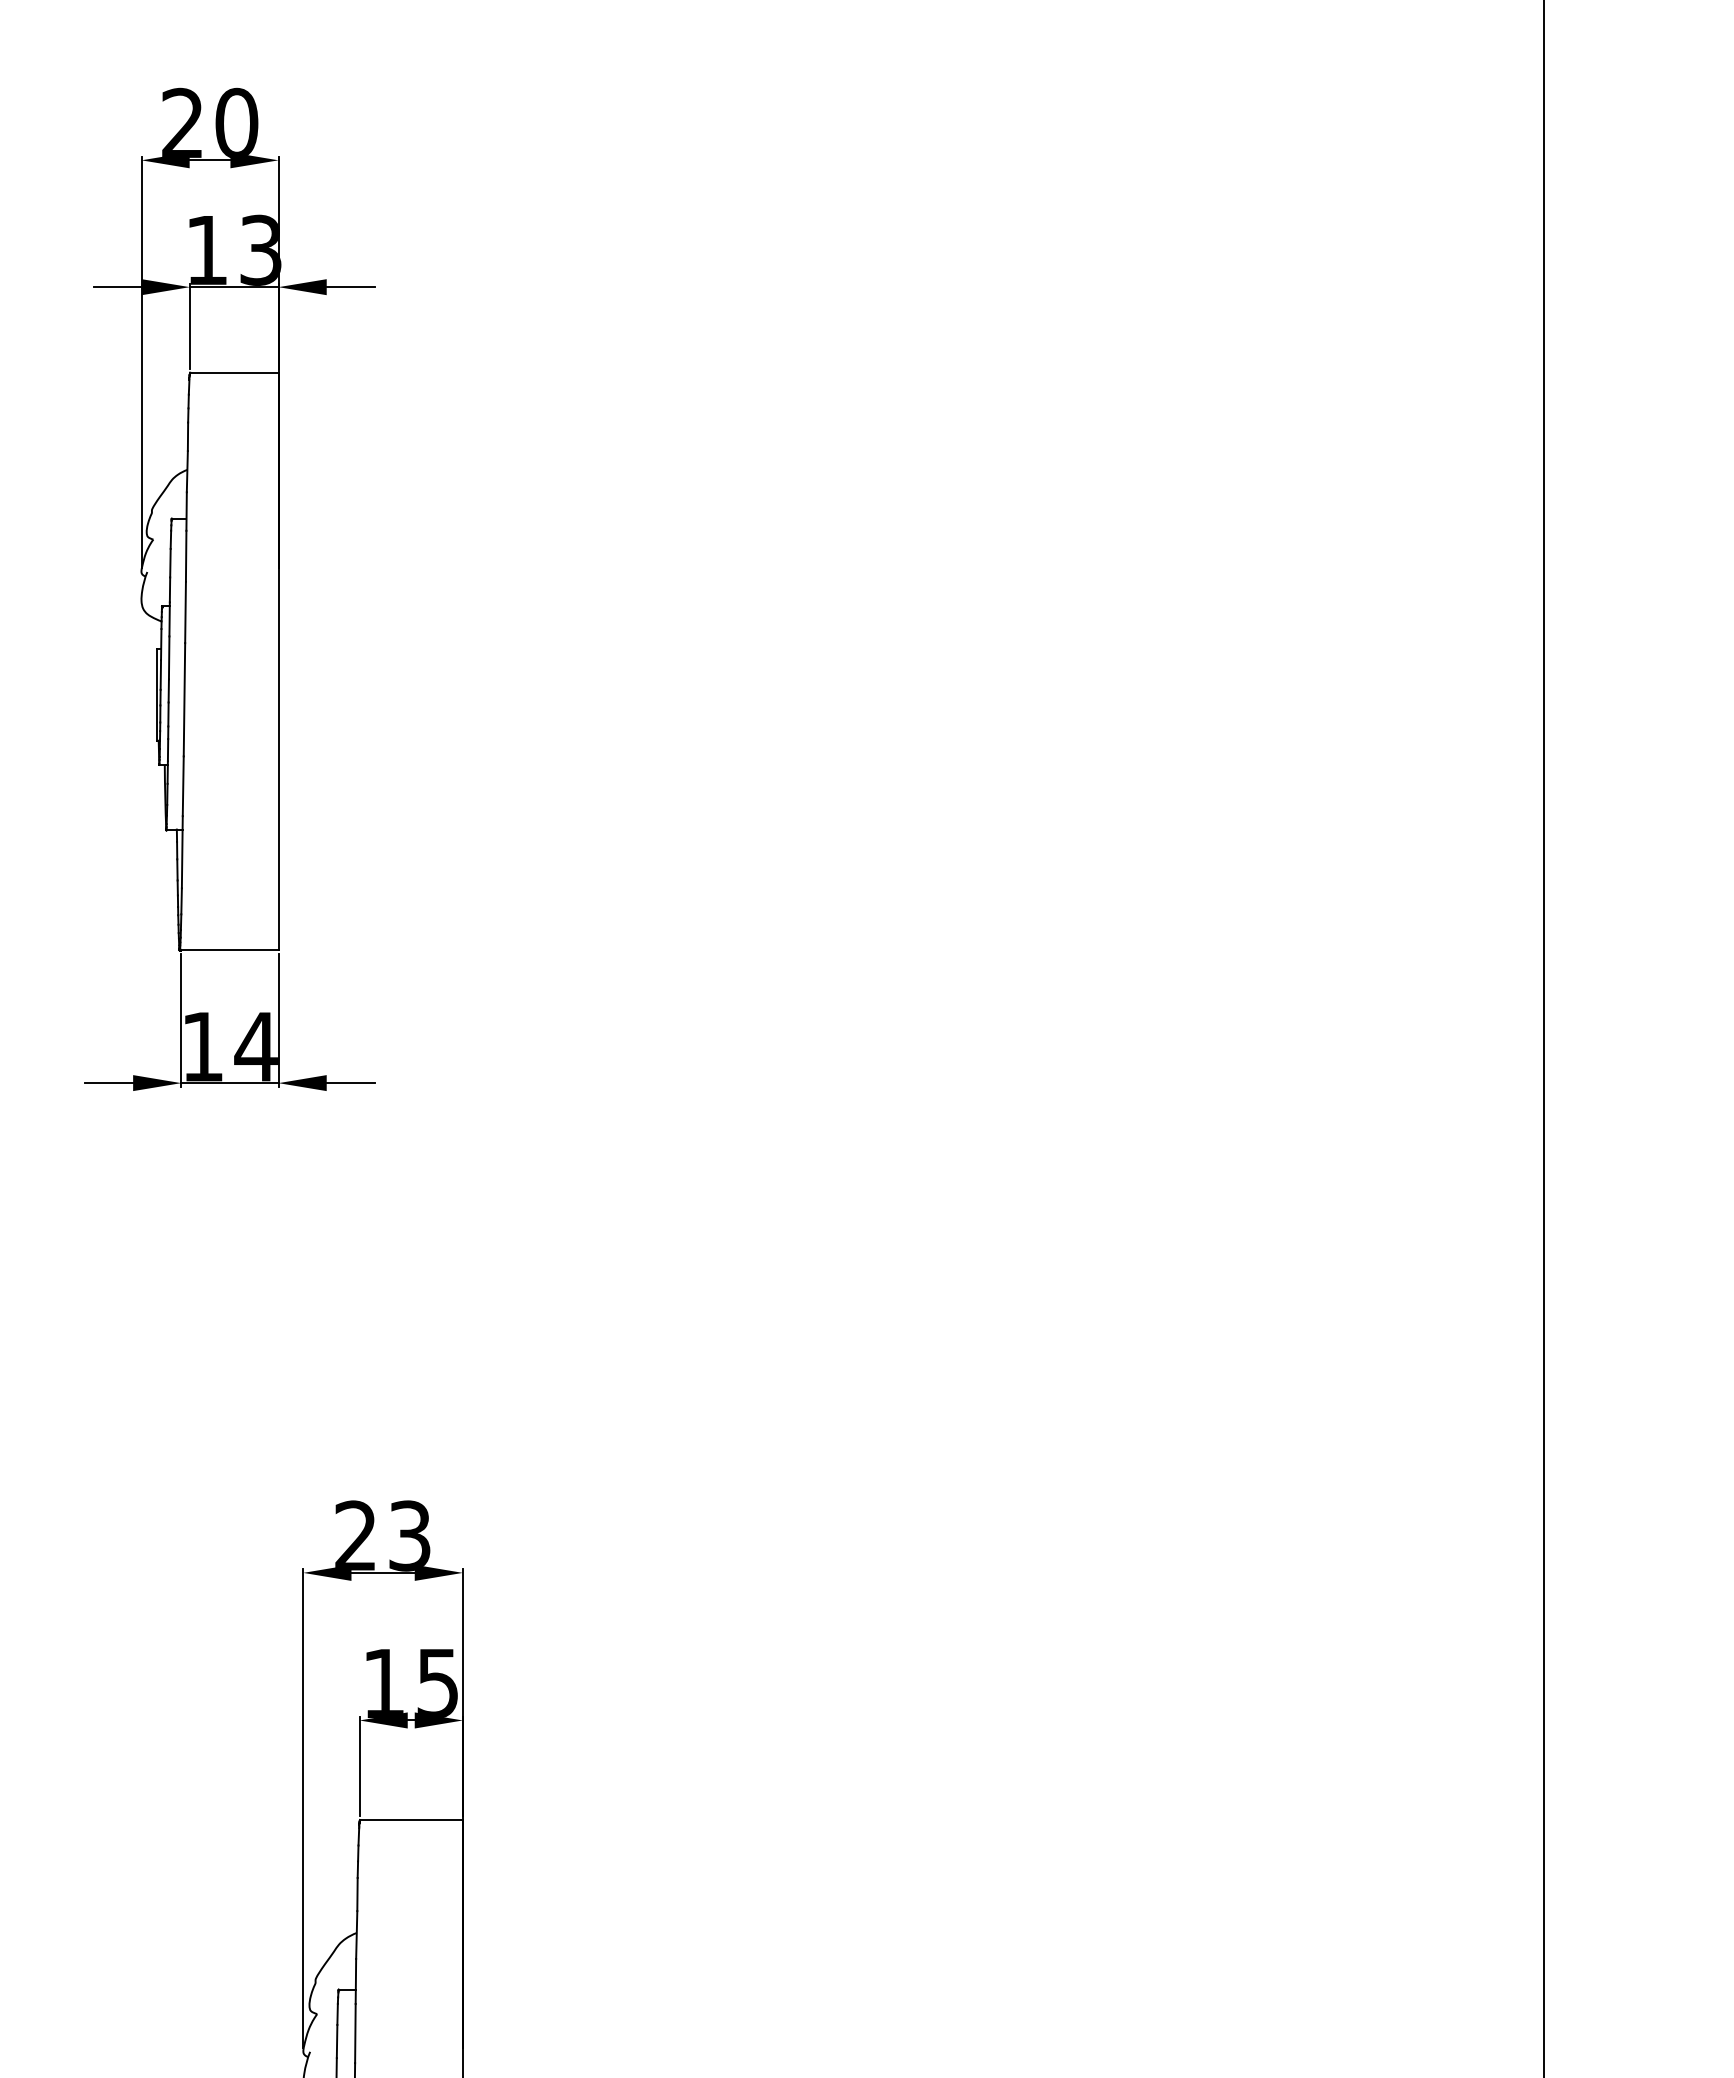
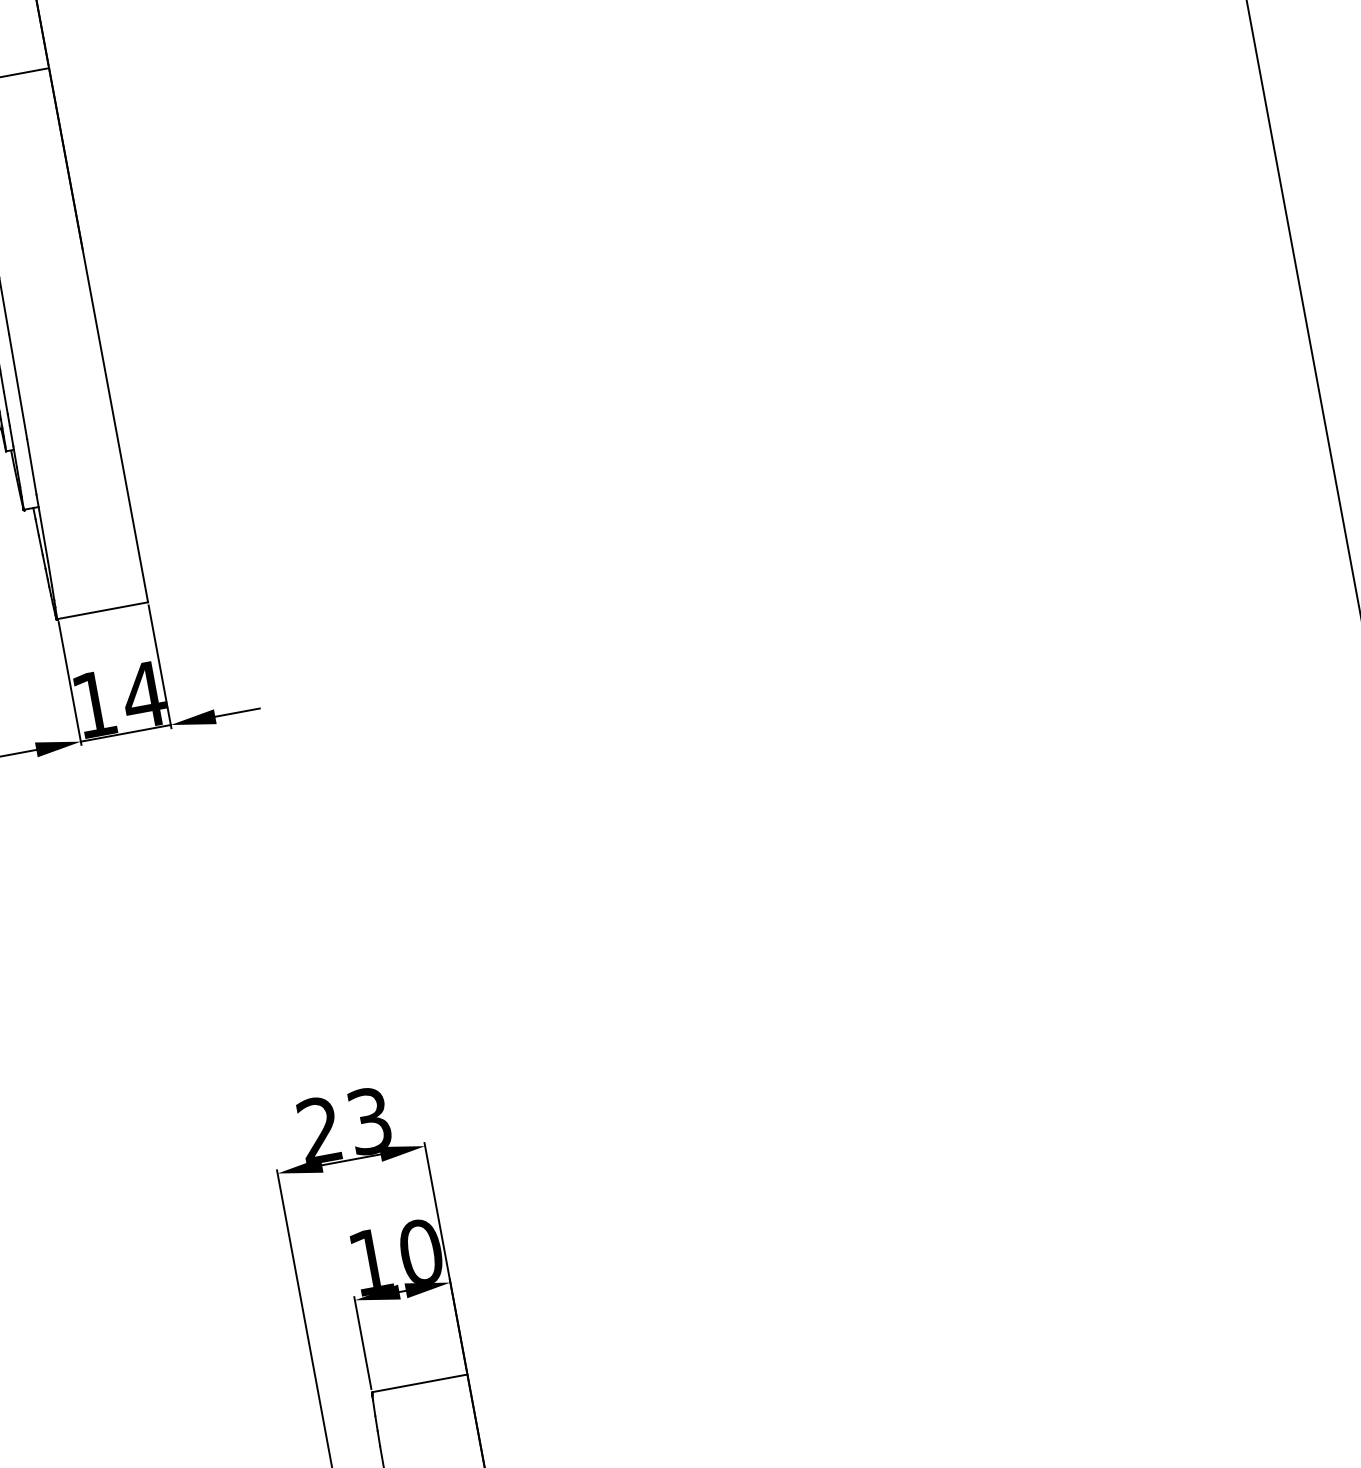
text: (437, 1682) -> (420, 1251), 15 -> 10

